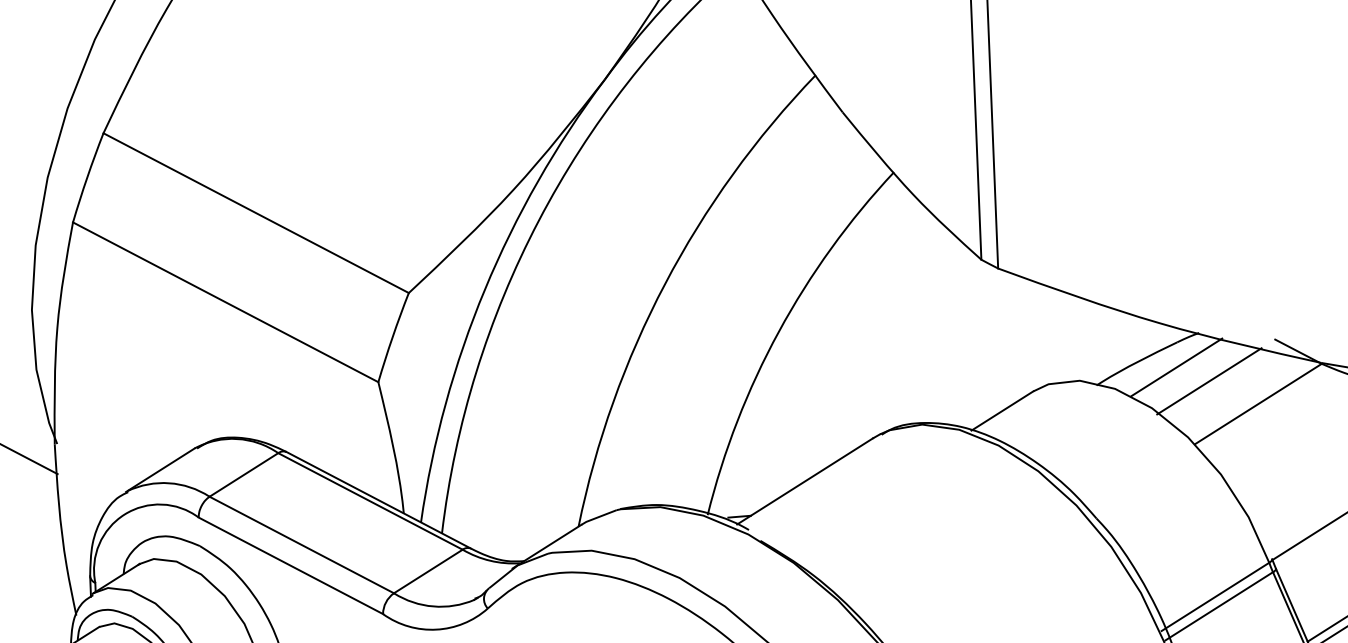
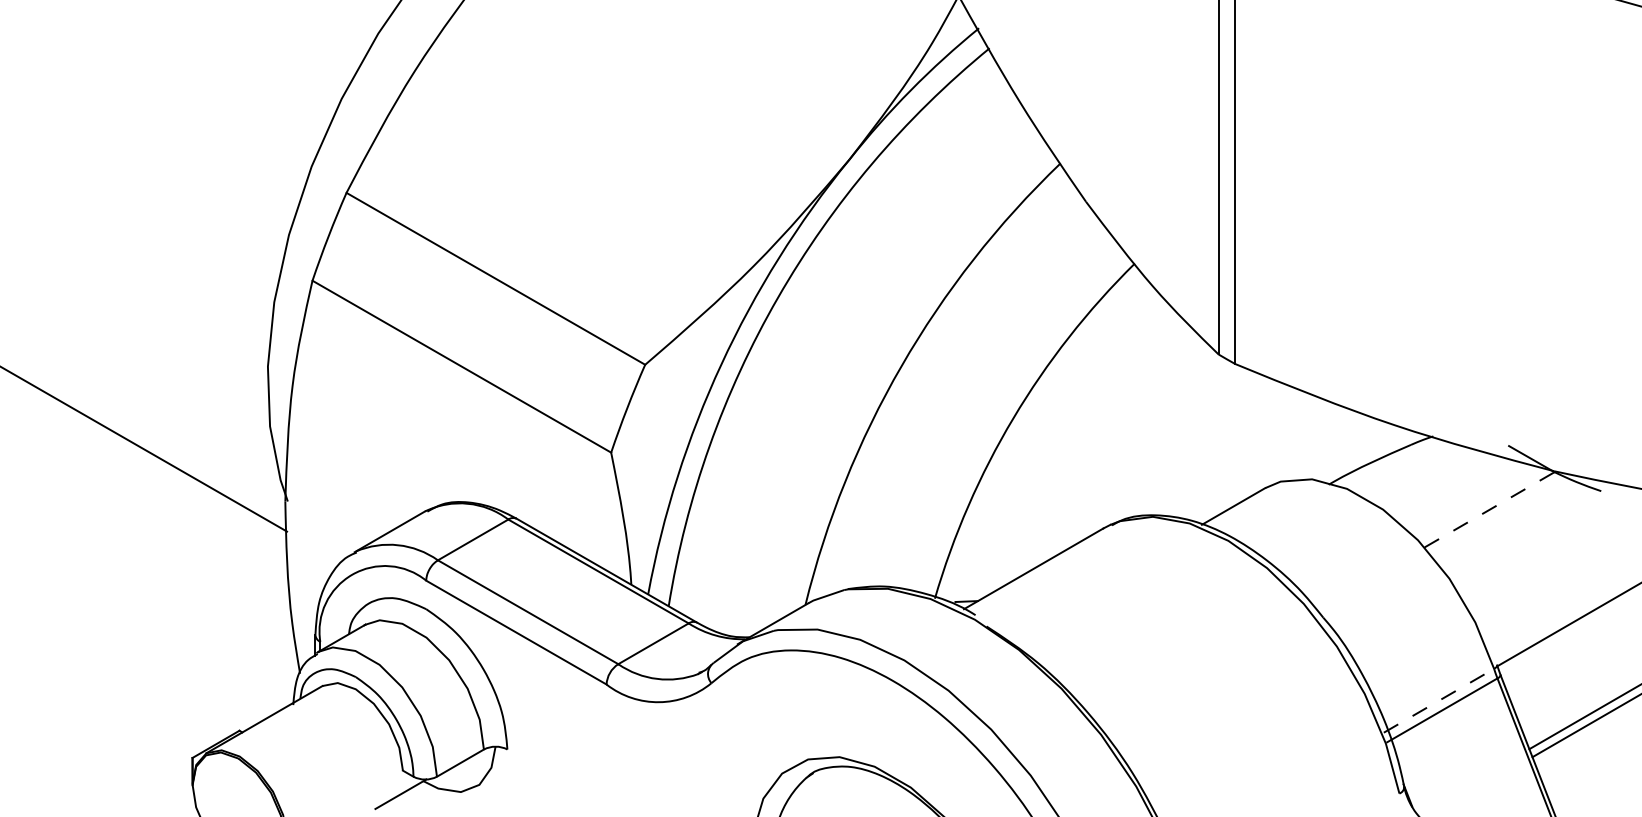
line: (1176, 367) -> (1409, 469), removed
line: (1209, 381) -> (1441, 485), removed
line: (1259, 403) -> (1490, 509), solid -> dashed
line: (1214, 596) -> (1438, 700), solid -> dashed

